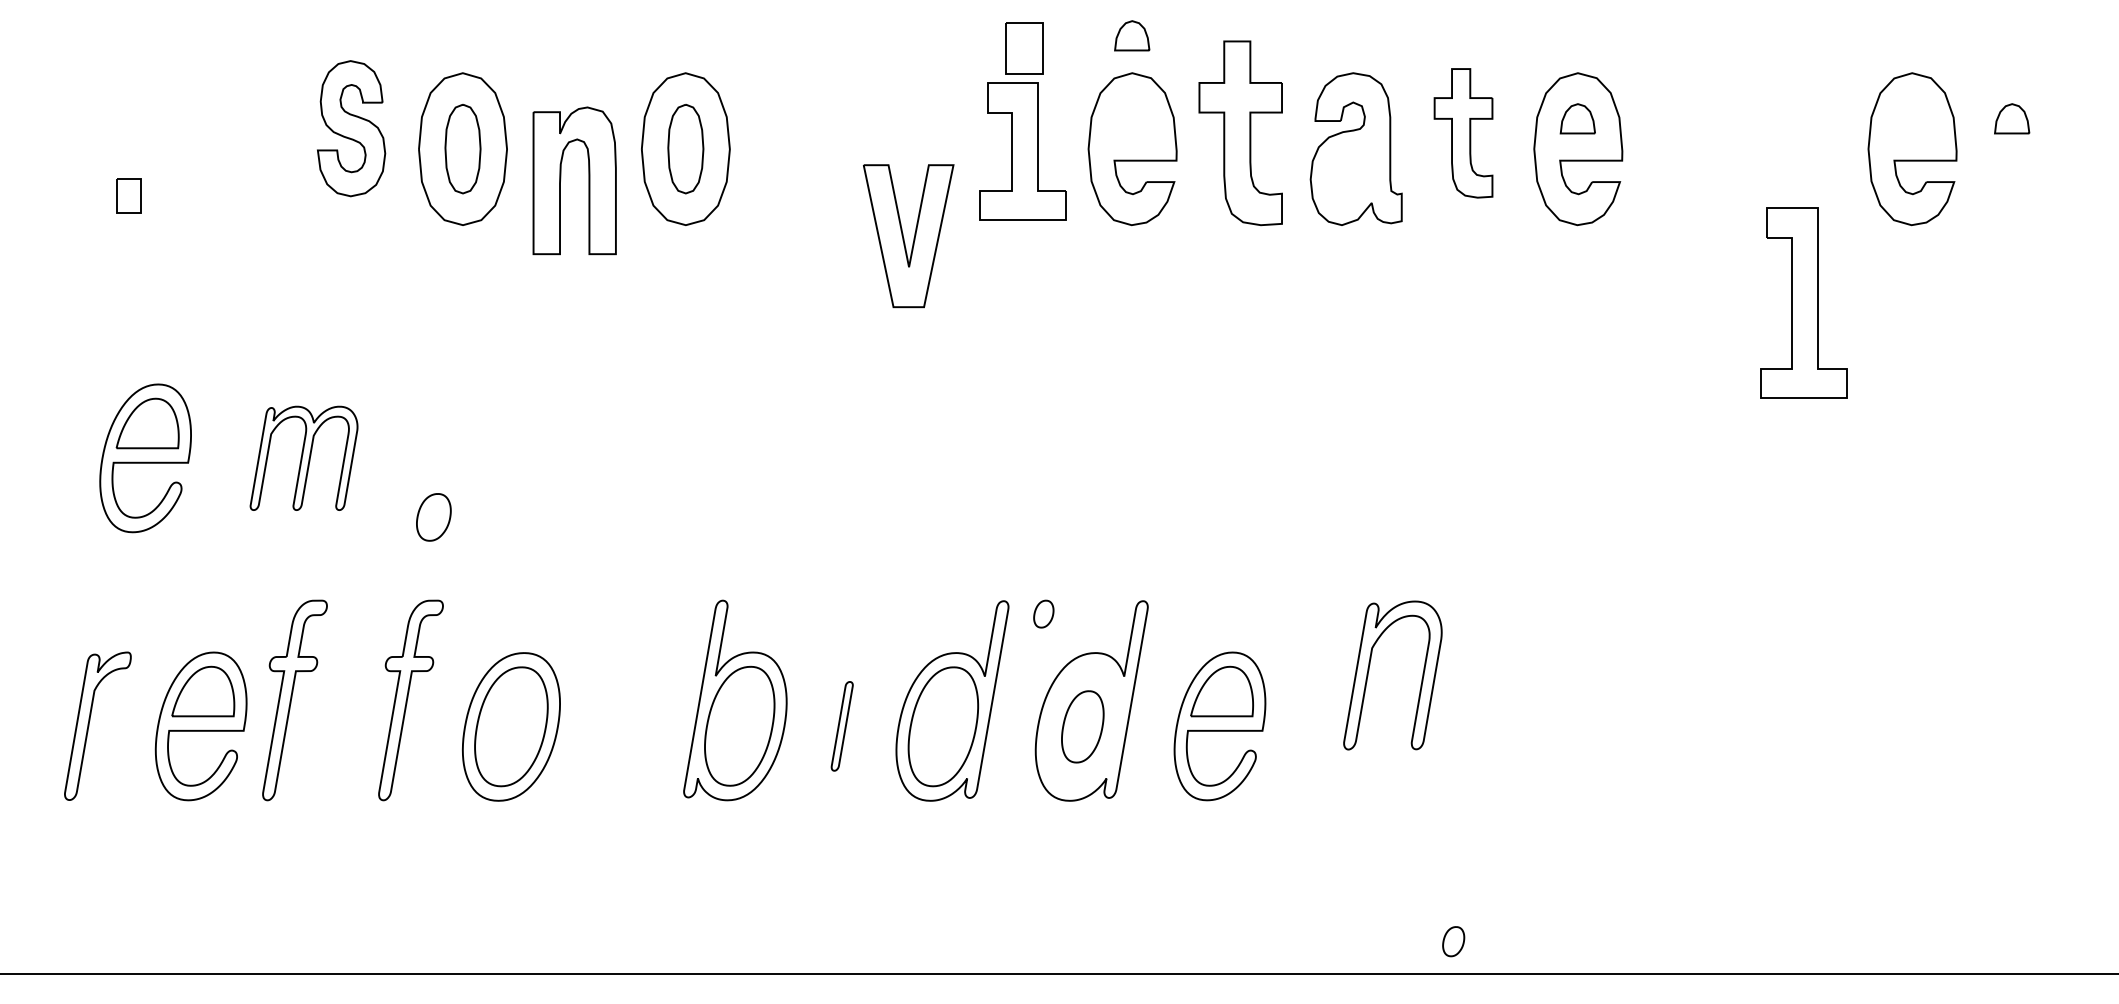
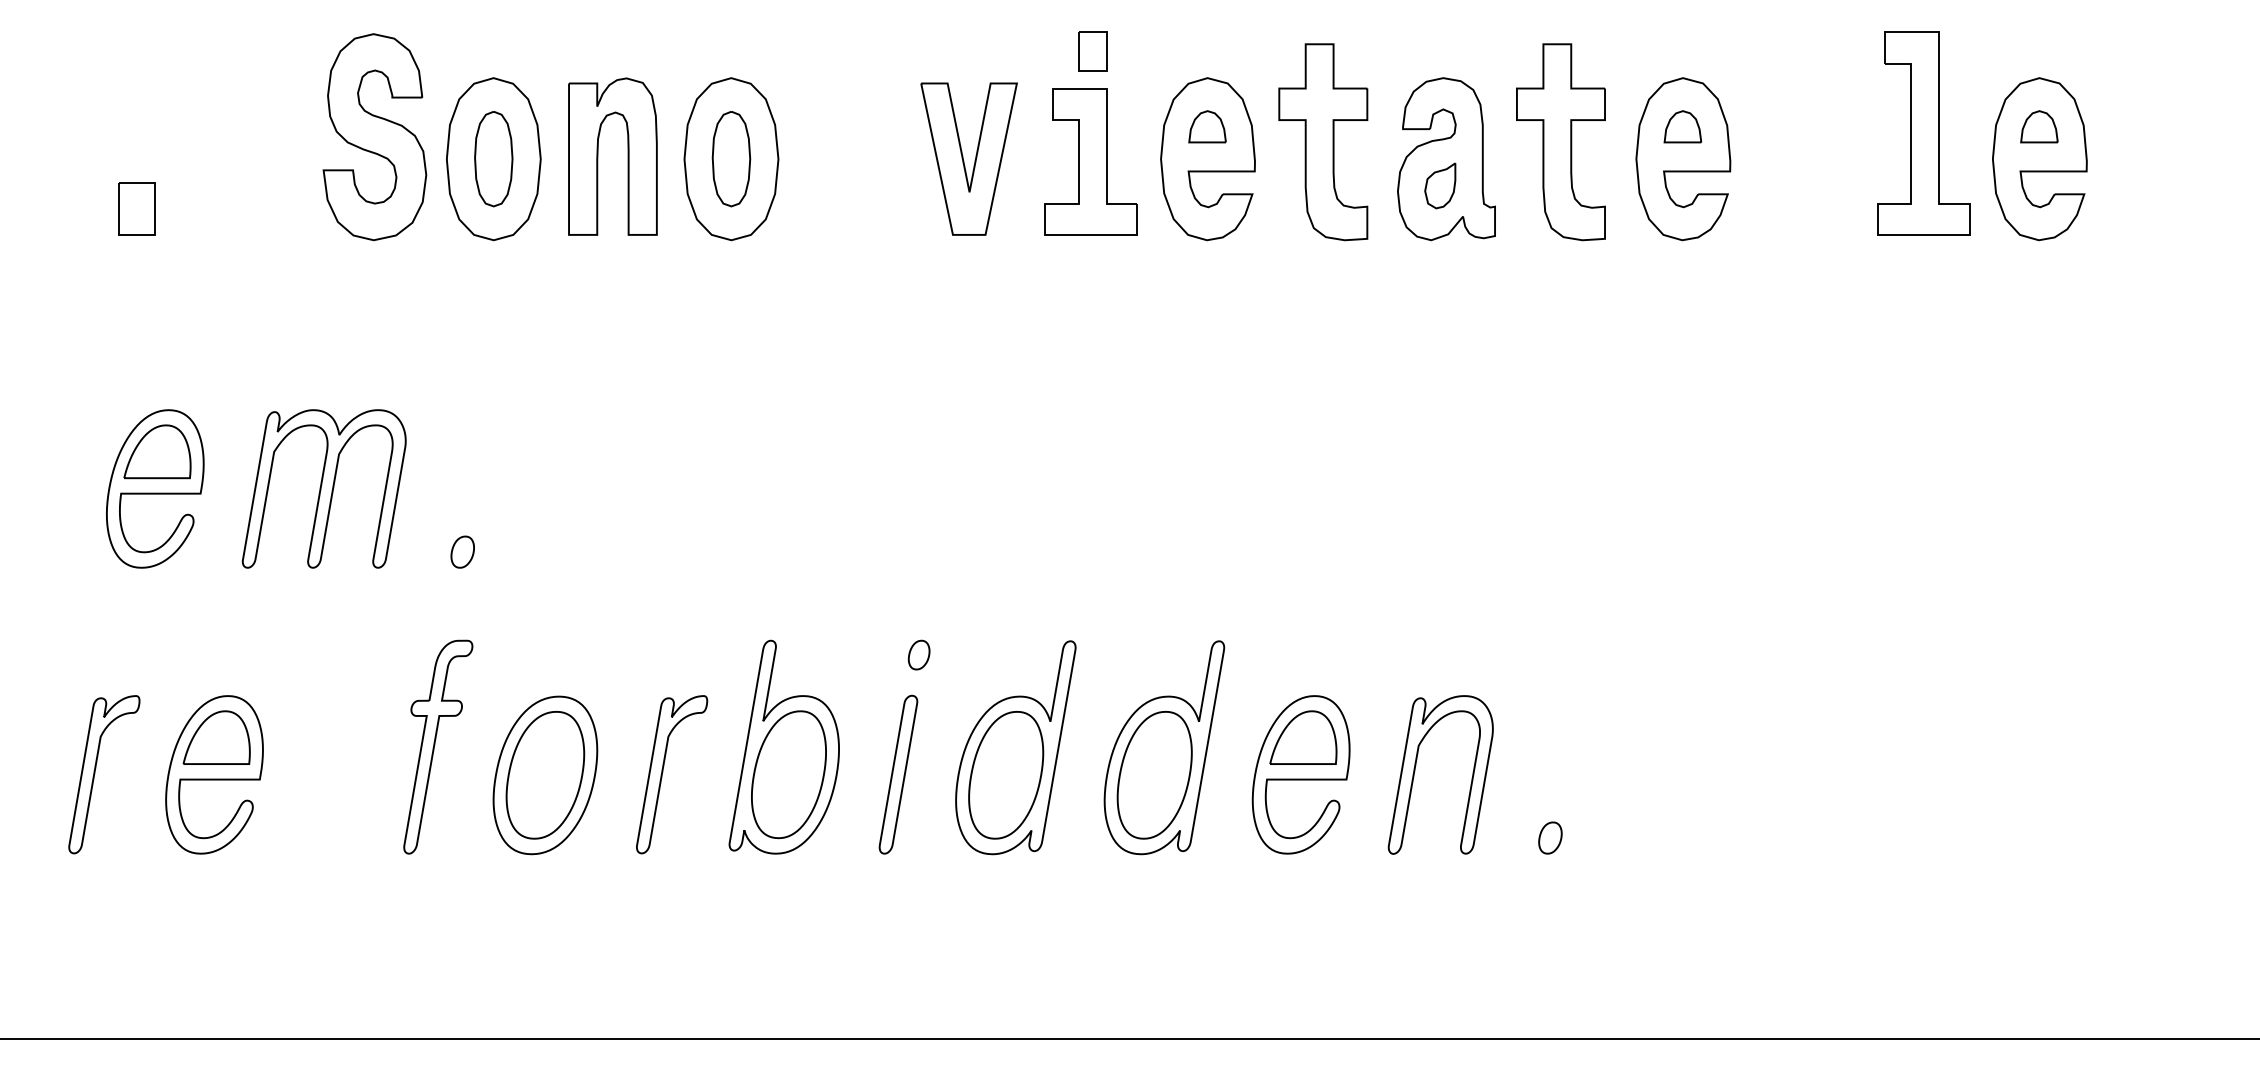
part: (1132, 35) -> (1207, 126), moved
part: (1024, 47) -> (1092, 50), size x0.71
part: (2012, 118) -> (2039, 126), moved
part: (351, 128) -> (374, 137), size x1.43
part: (1463, 133) -> (1560, 142), size x1.43
part: (1350, 174) -> (1440, 186), added
part: (561, 179) -> (598, 155), moved
part: (128, 195) -> (136, 208), size x1.43
part: (908, 236) -> (968, 159), moved
part: (1803, 302) -> (1923, 132), moved
part: (303, 458) -> (323, 489), size x1.43
part: (433, 517) -> (462, 552), size x0.62
part: (1043, 613) -> (918, 654), moved
part: (1369, 670) -> (1415, 769), moved
part: (294, 700) -> (314, 747), removed
part: (622, 722) -> (663, 770), added
part: (841, 726) -> (897, 774), size x1.67
part: (1082, 726) -> (1154, 774), size x1.67
part: (1453, 941) -> (1550, 837), moved

